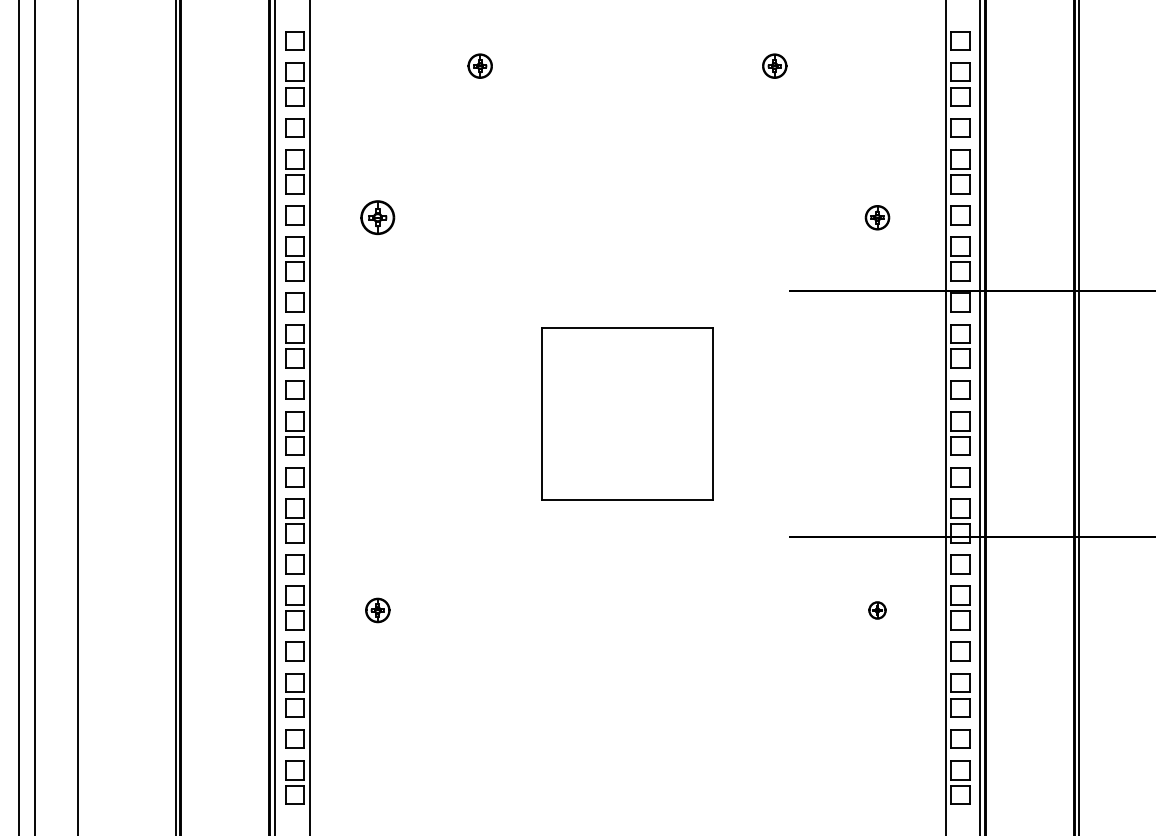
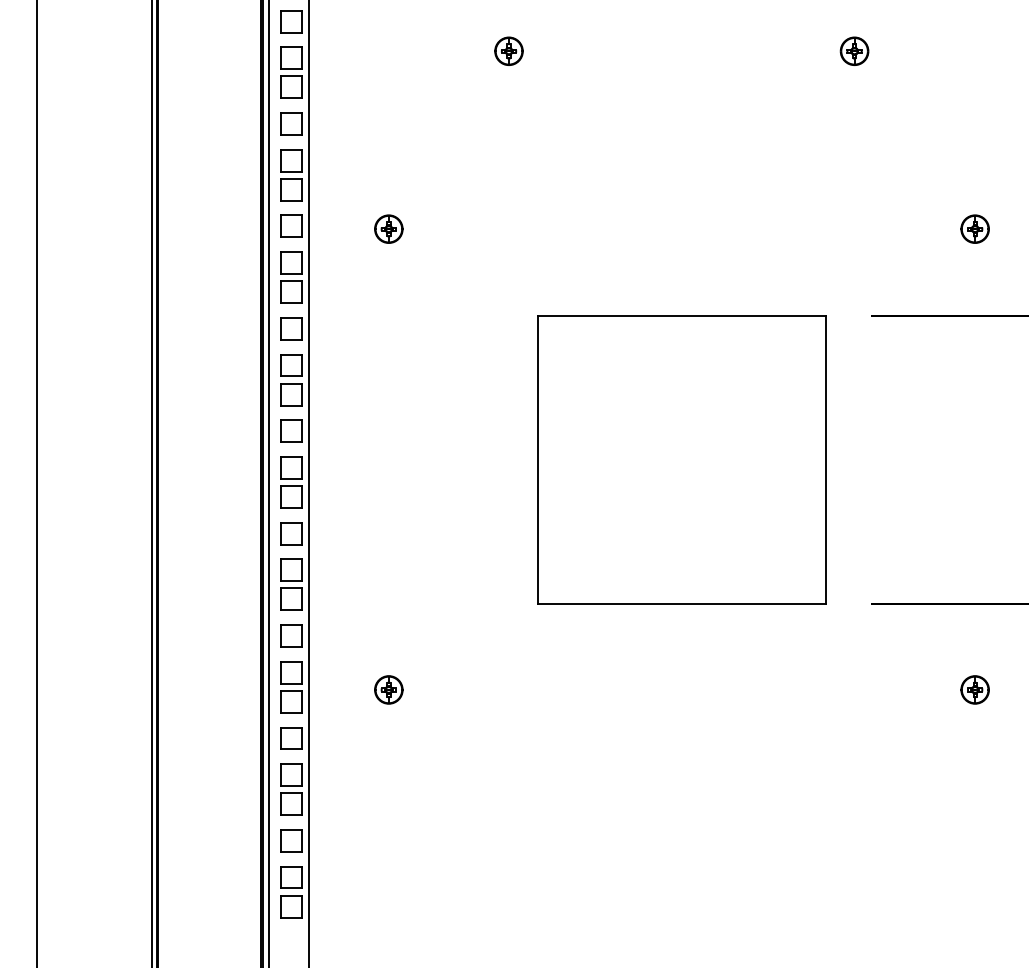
part: (377, 217) -> (388, 228), size x0.71
part: (627, 413) -> (681, 458), size x1.43
part: (877, 610) -> (975, 689), size x1.43

